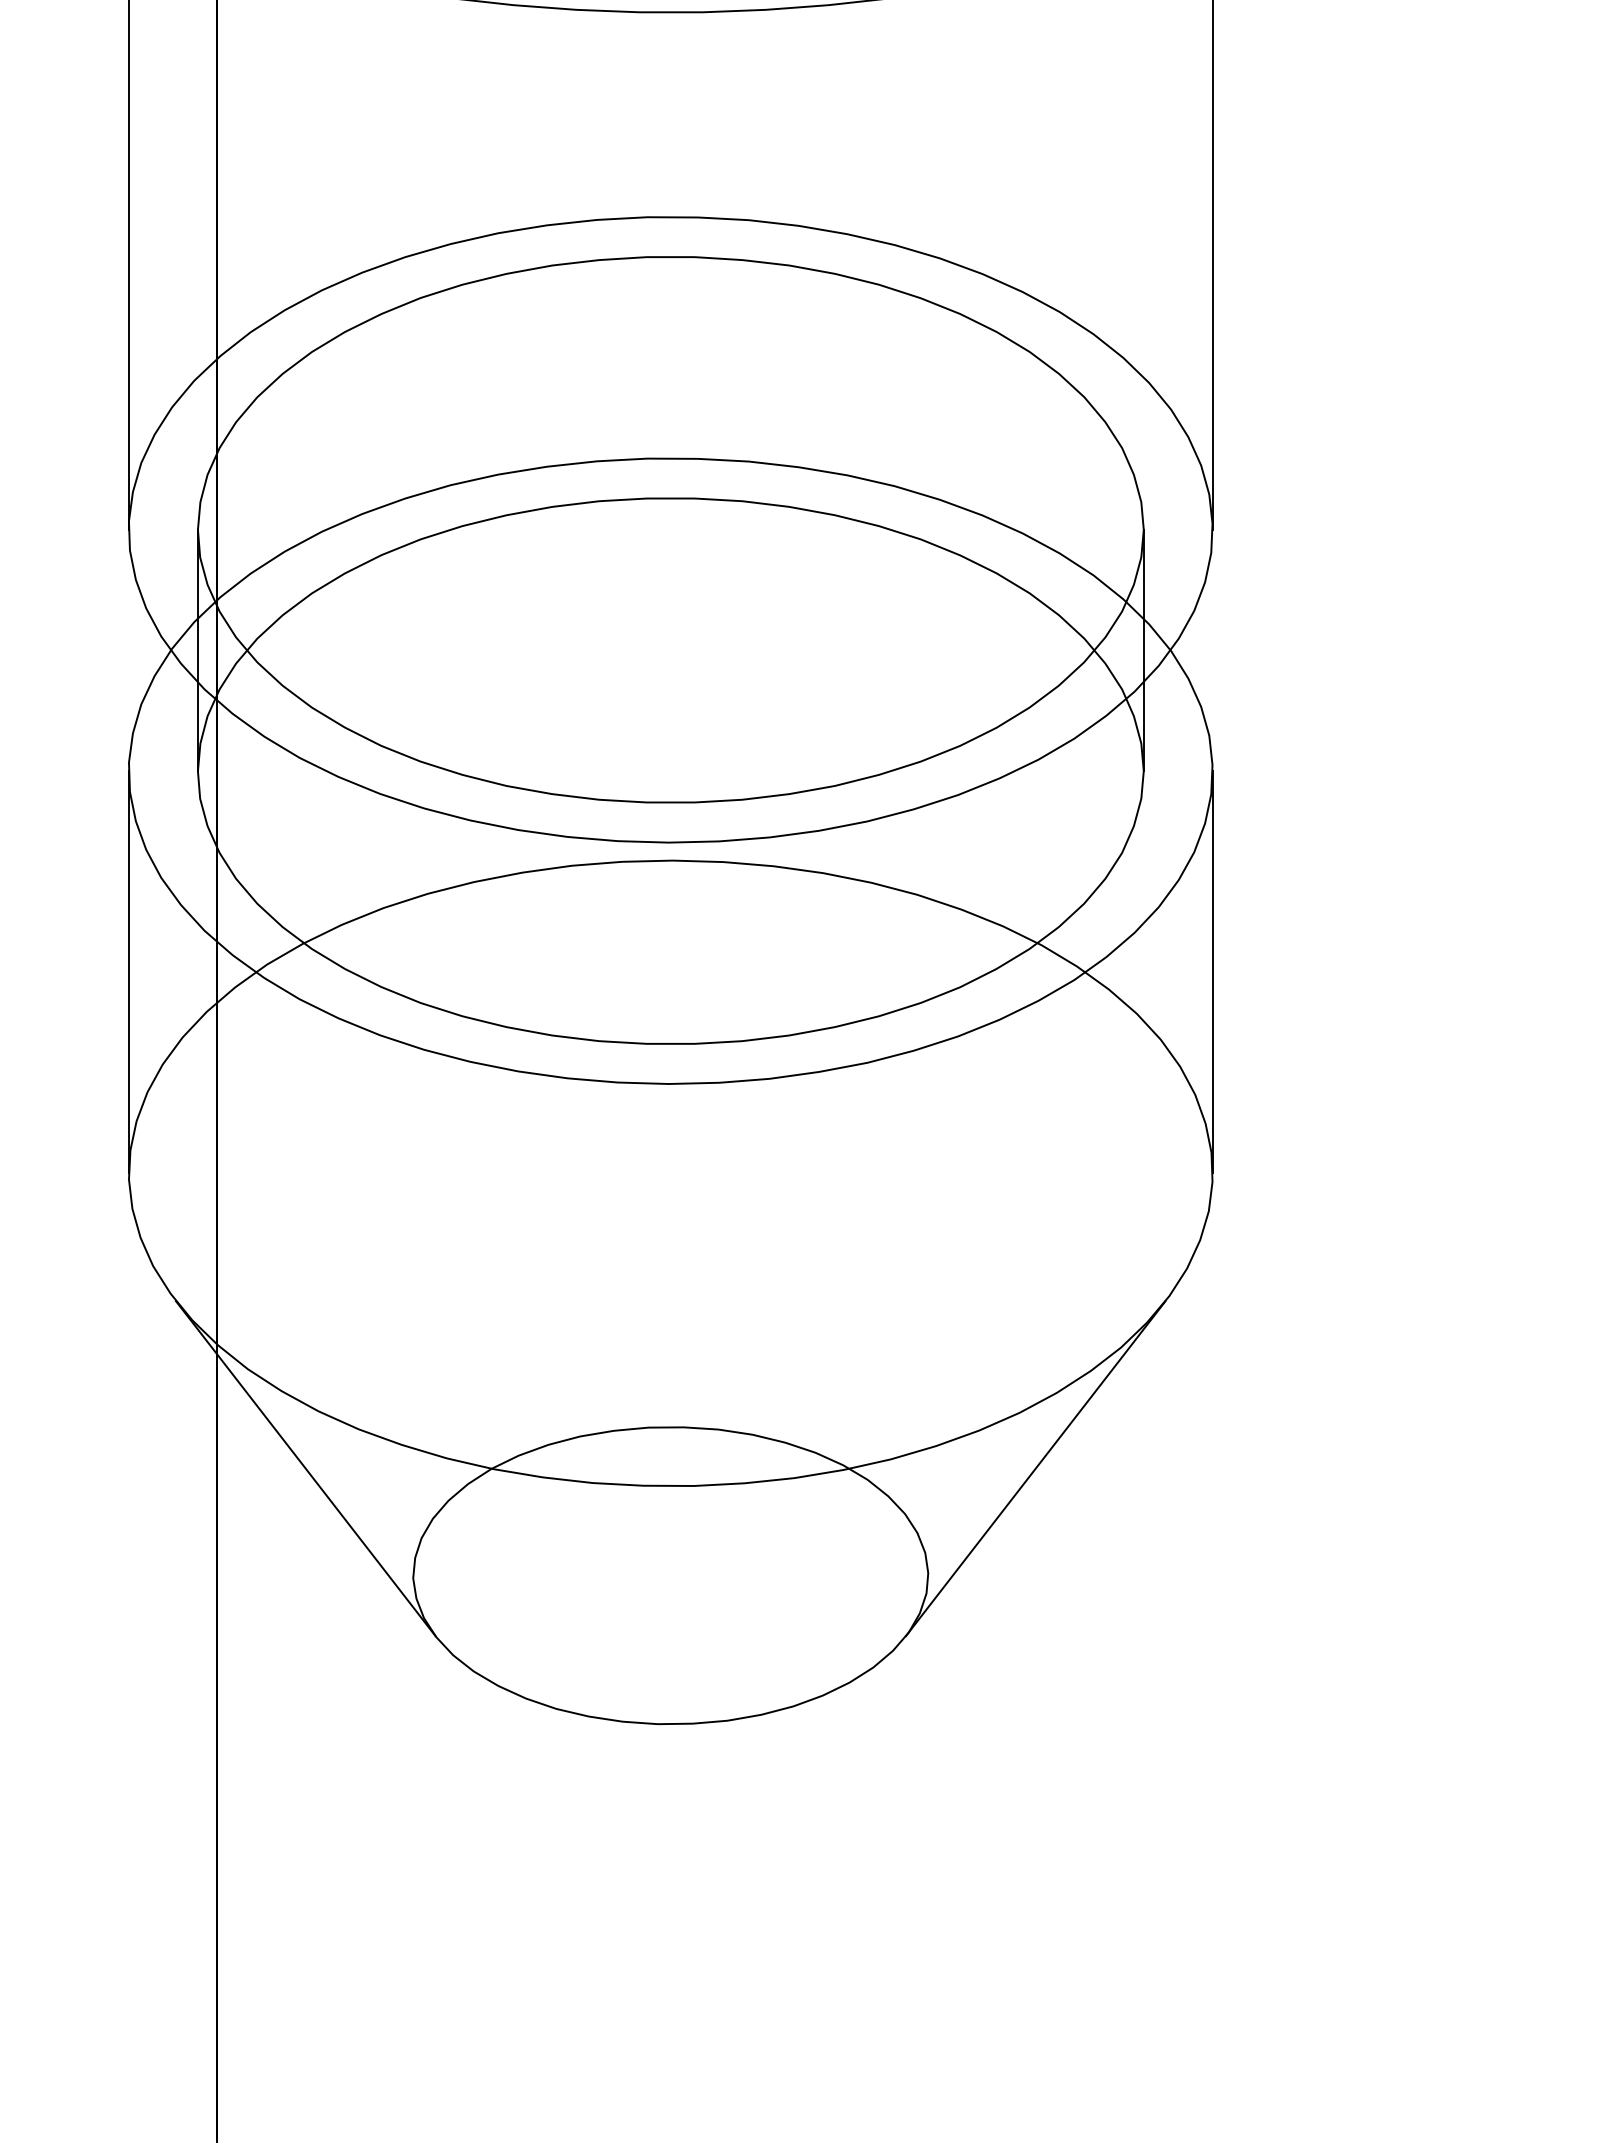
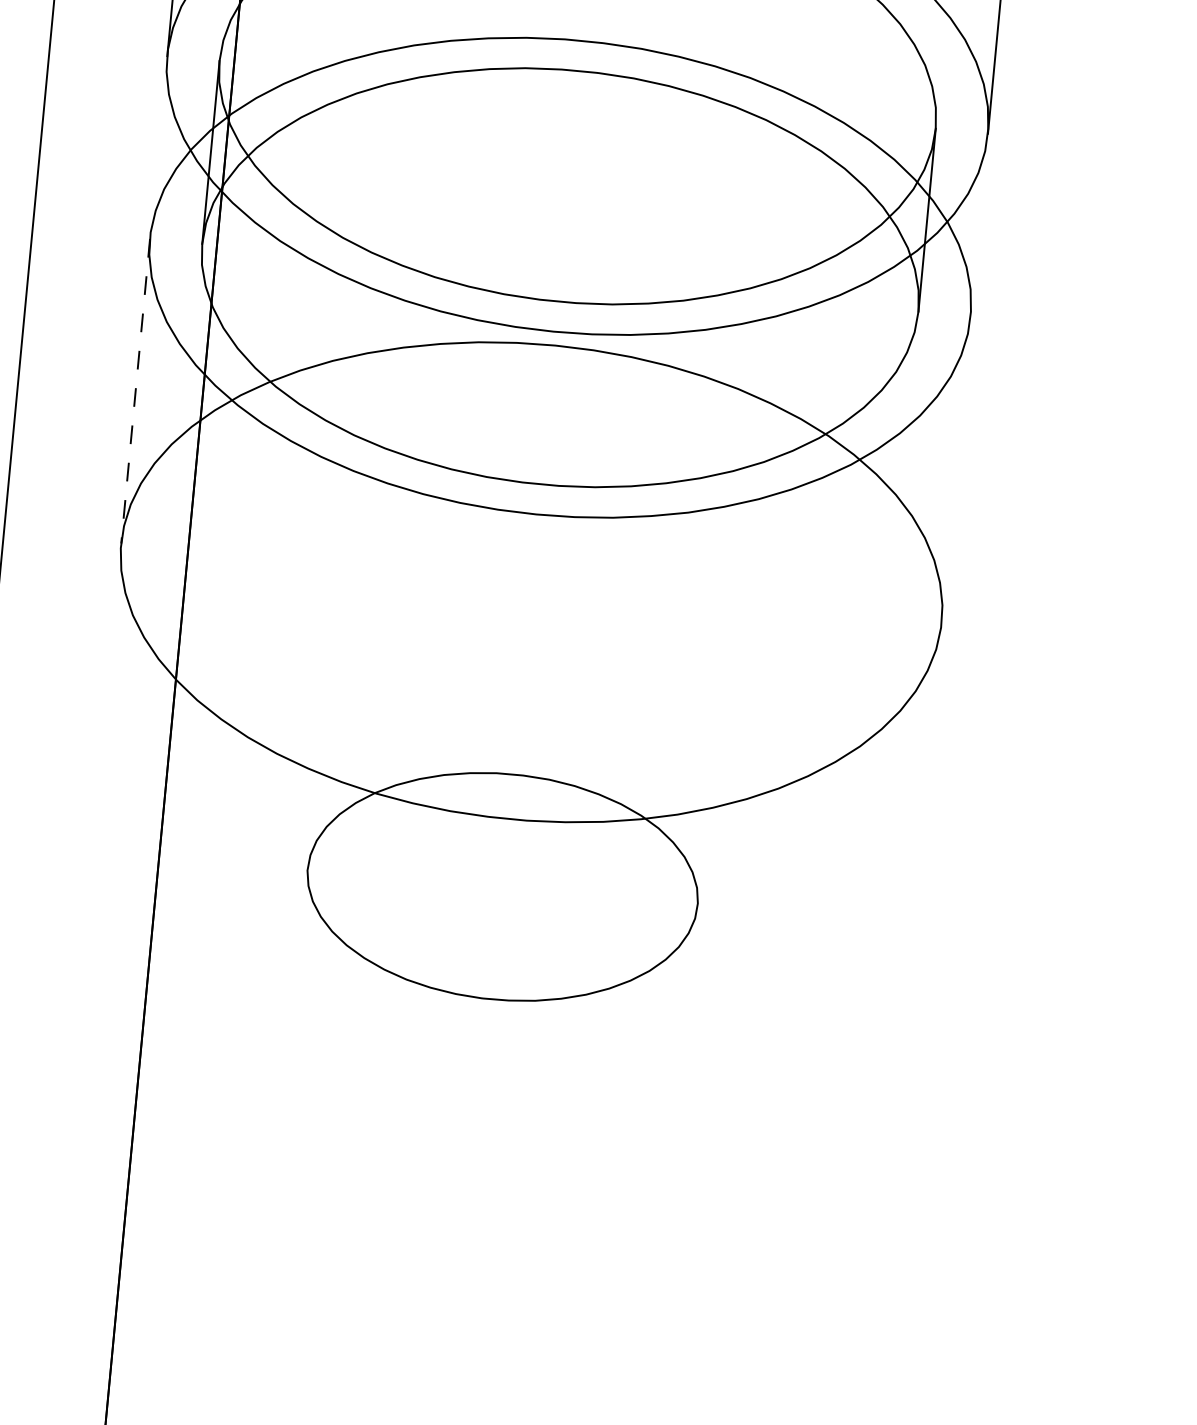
line: (128, 972) -> (135, 391), solid -> dashed
line: (1212, 972) -> (956, 468), removed
line: (305, 1468) -> (233, 779), removed
line: (1035, 1468) -> (786, 831), removed

